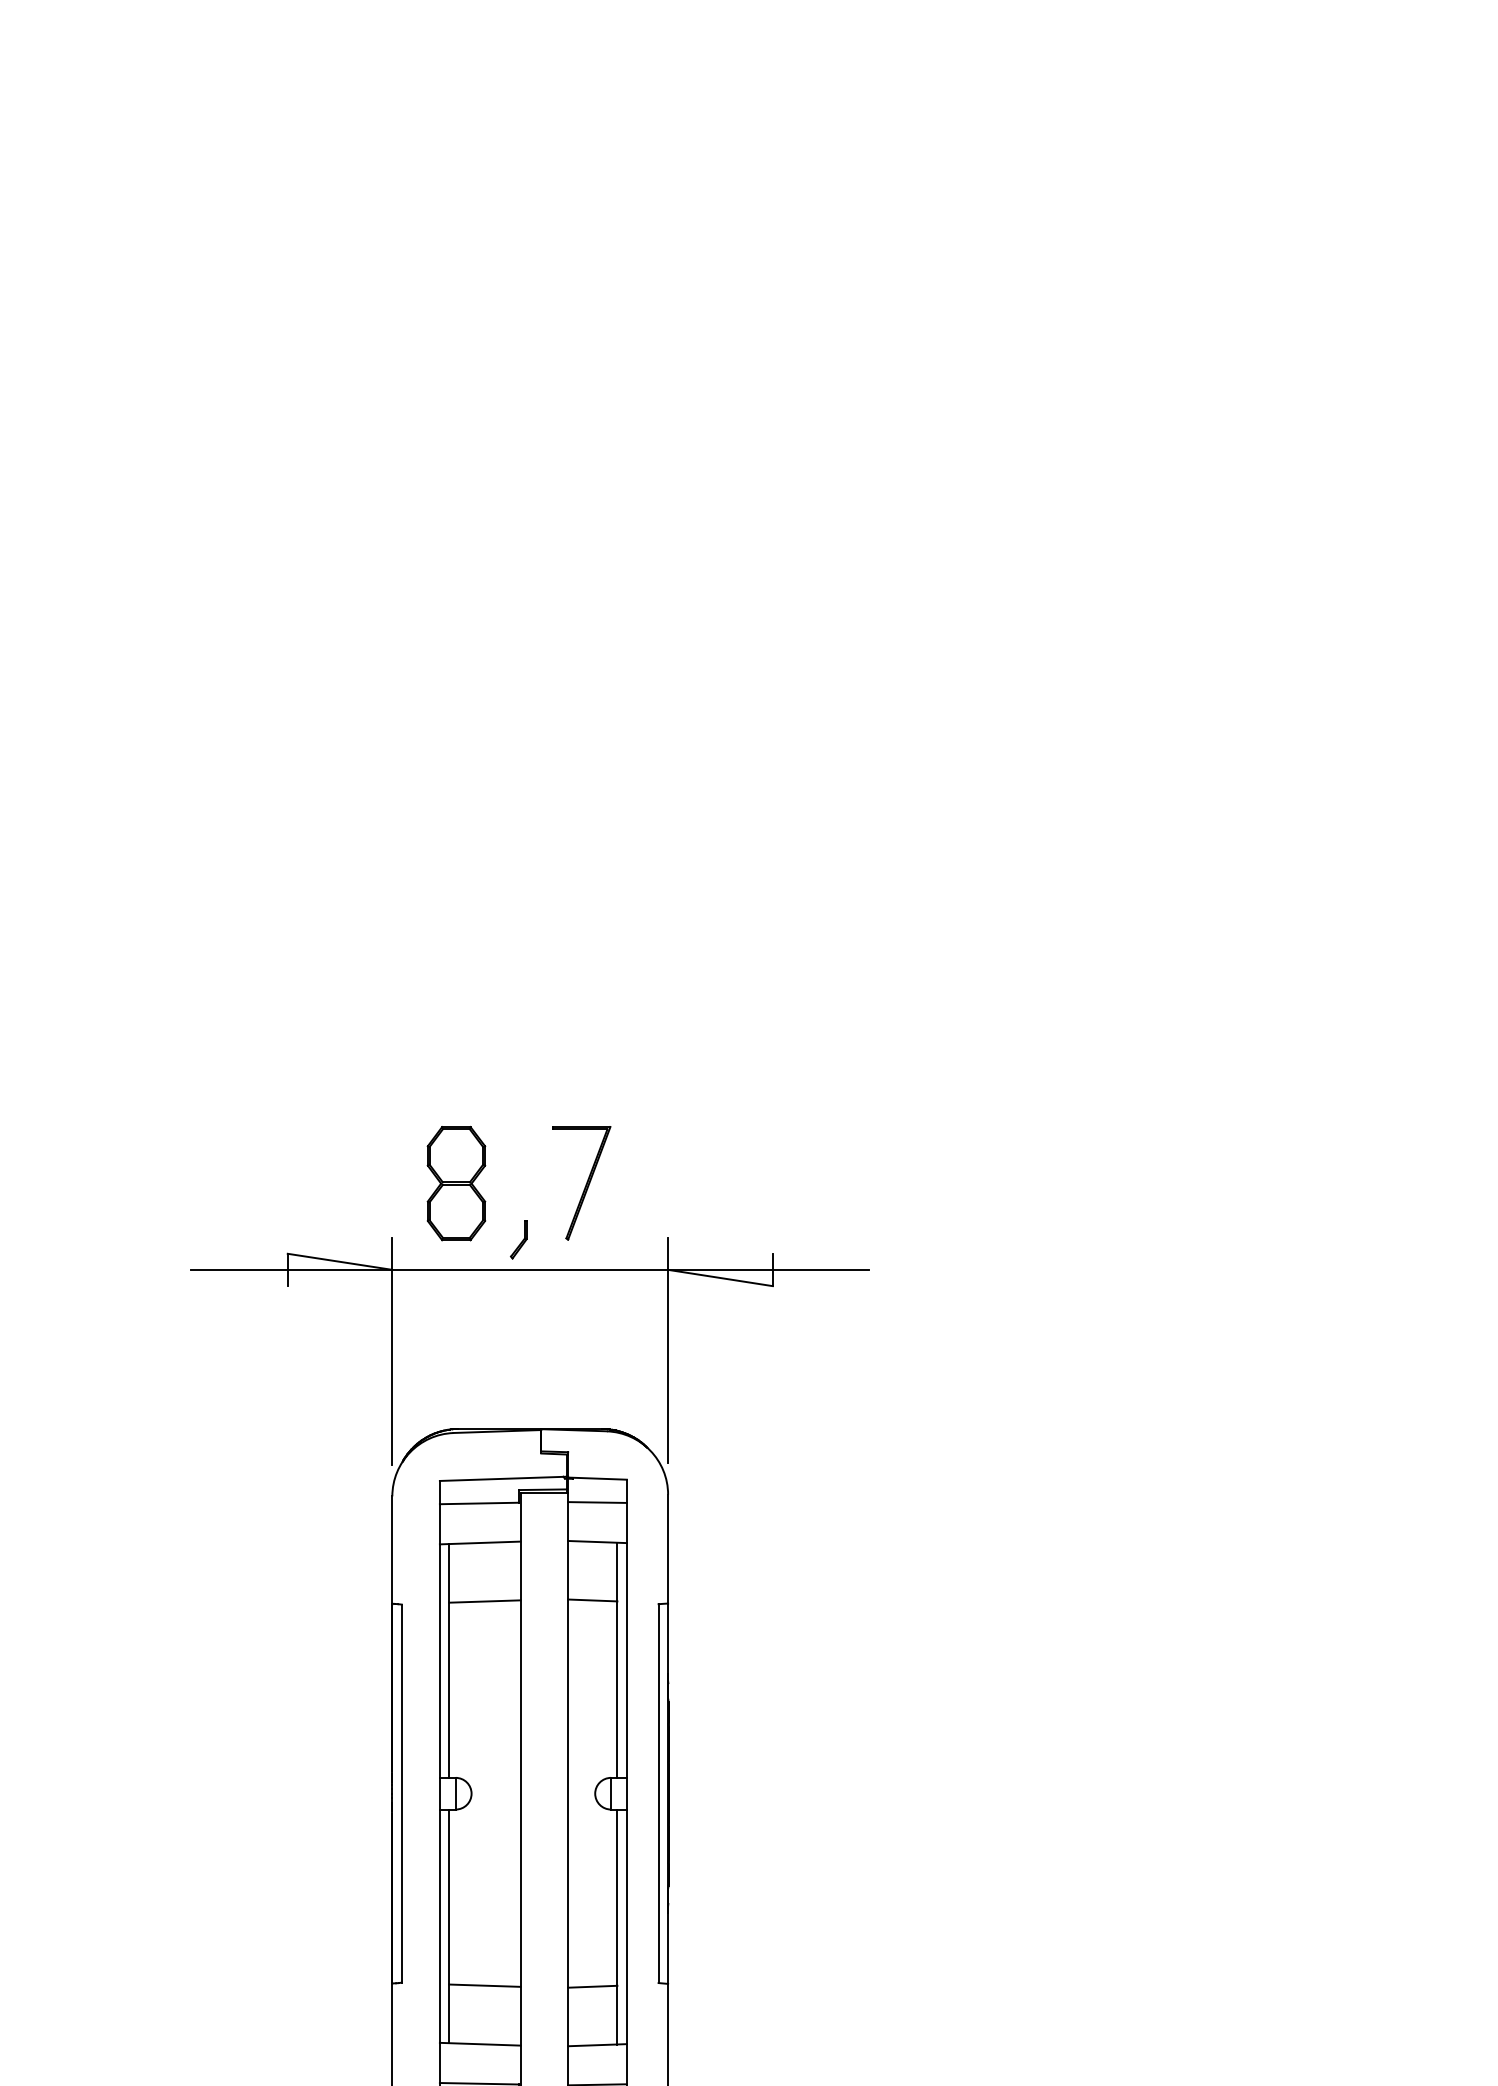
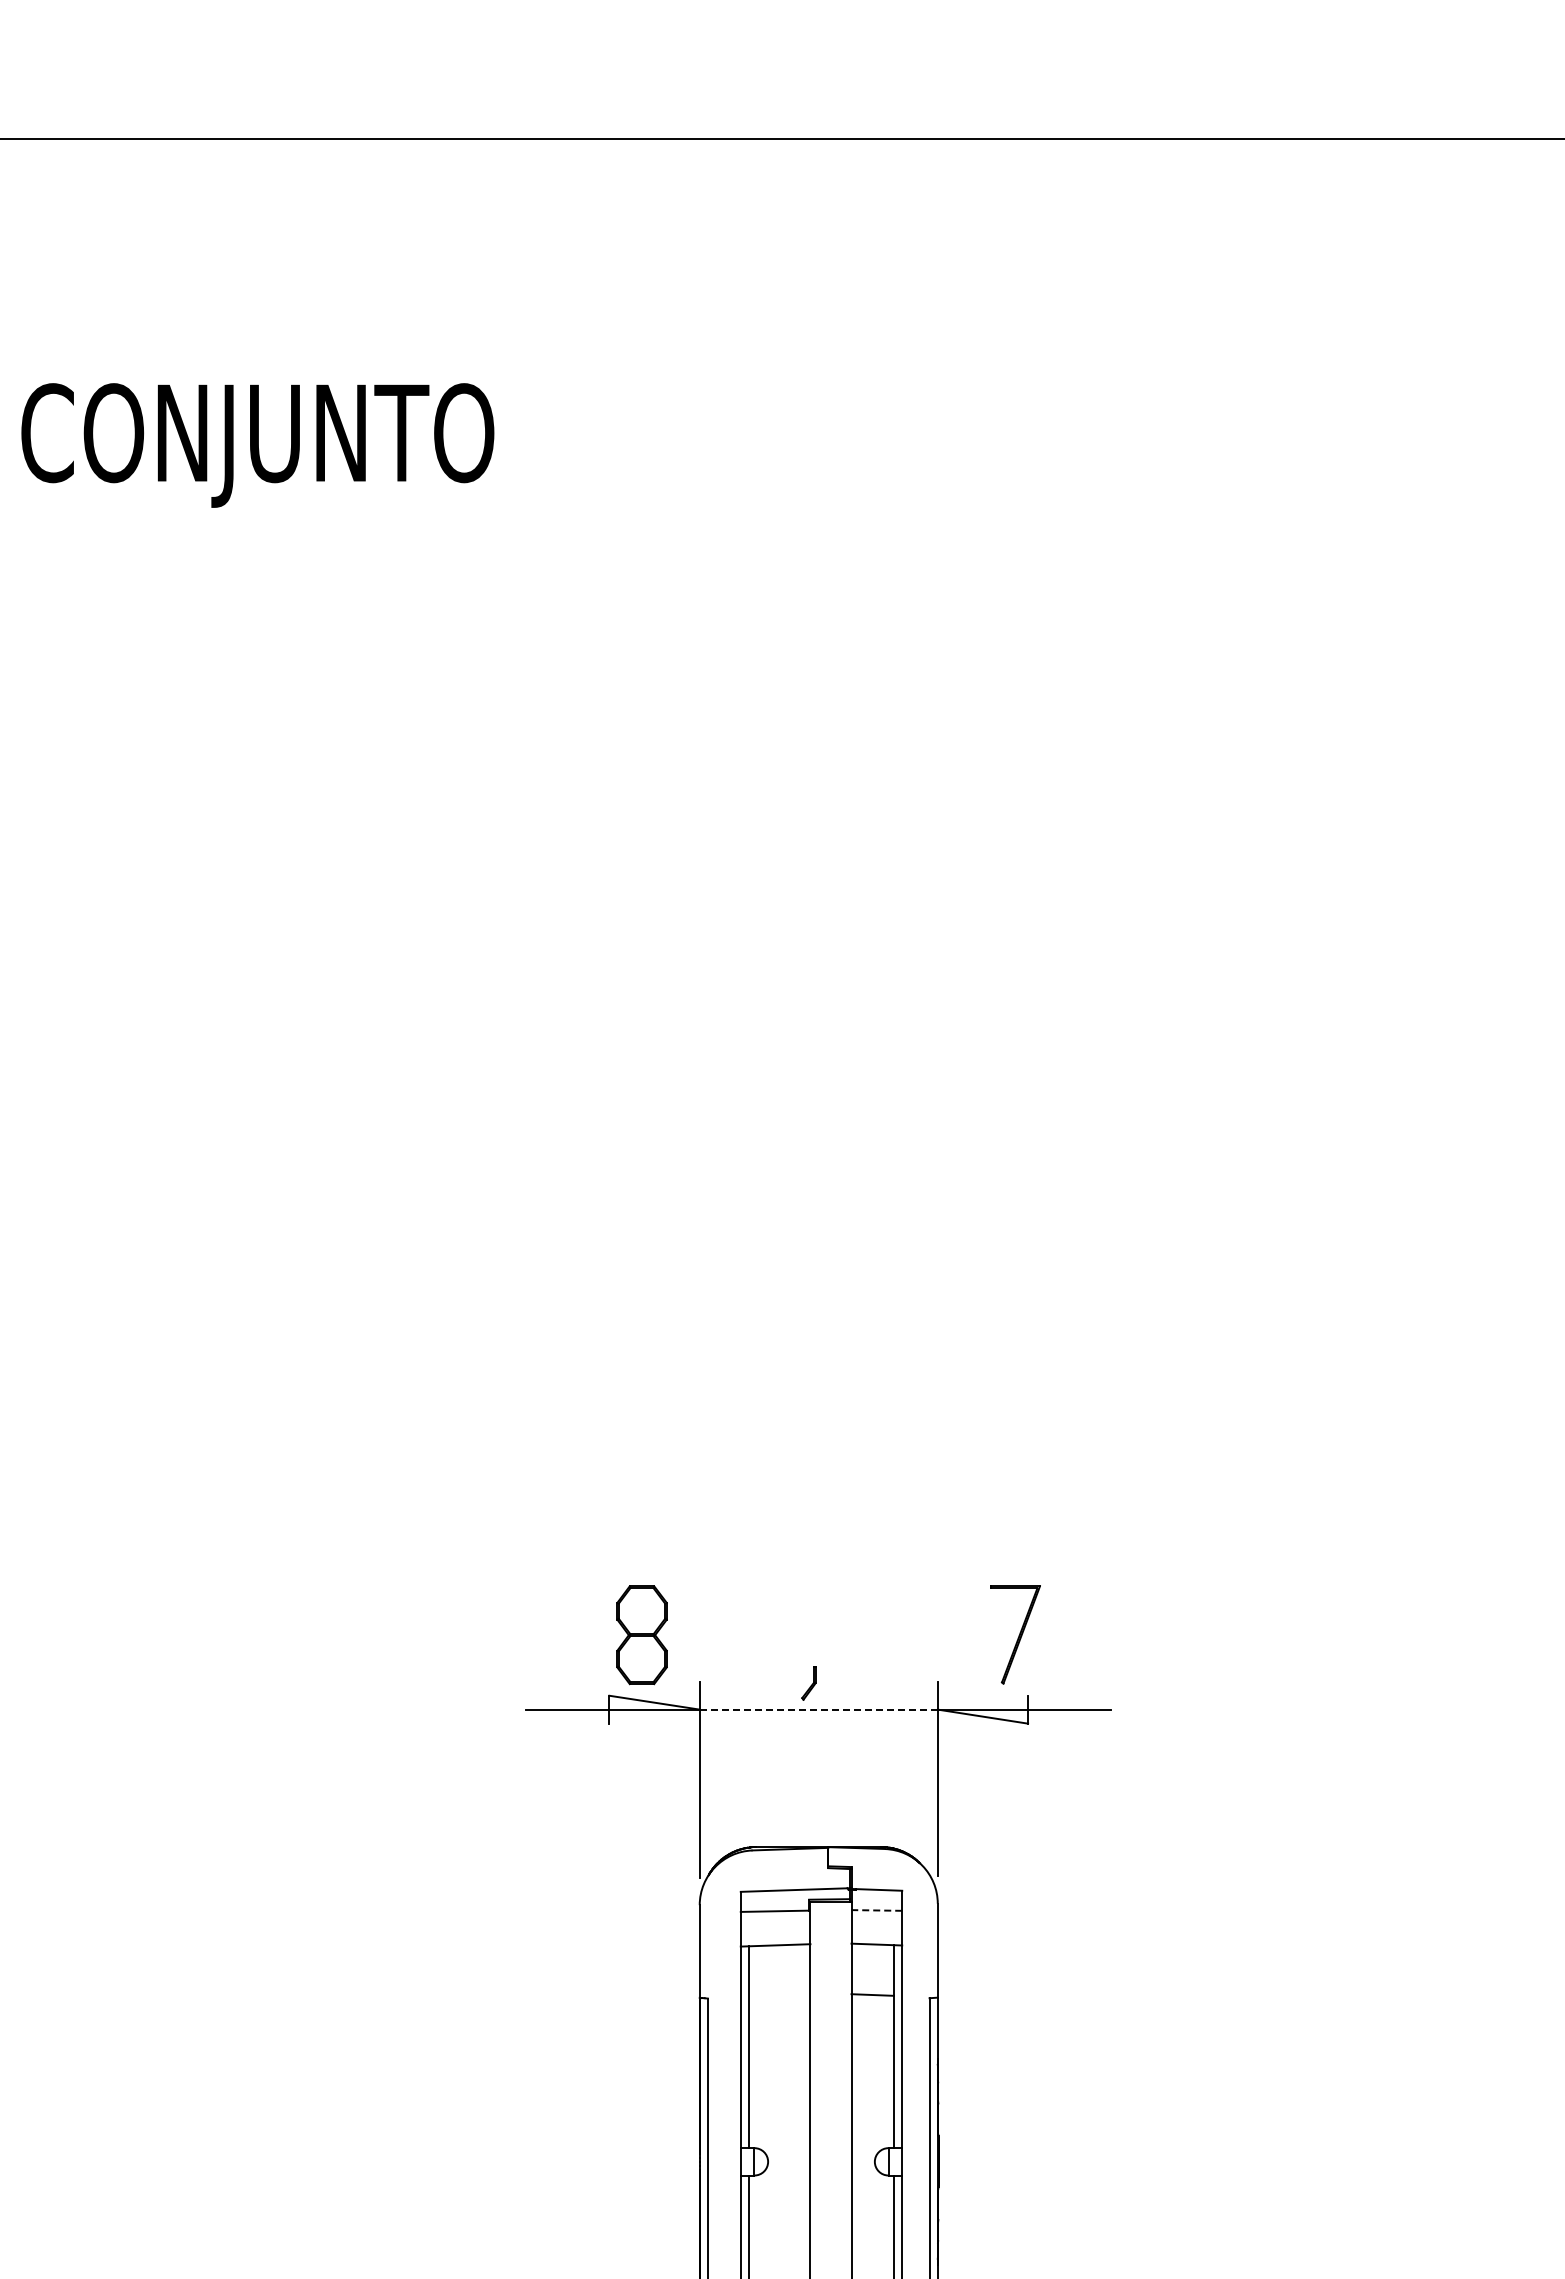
part: (582, 1182) -> (1015, 1634), moved
part: (455, 1184) -> (641, 1635), moved
line: (531, 1269) -> (819, 1709), solid -> dashed
line: (597, 1502) -> (876, 1910), solid -> dashed
line: (484, 1601) -> (779, 1995), removed

